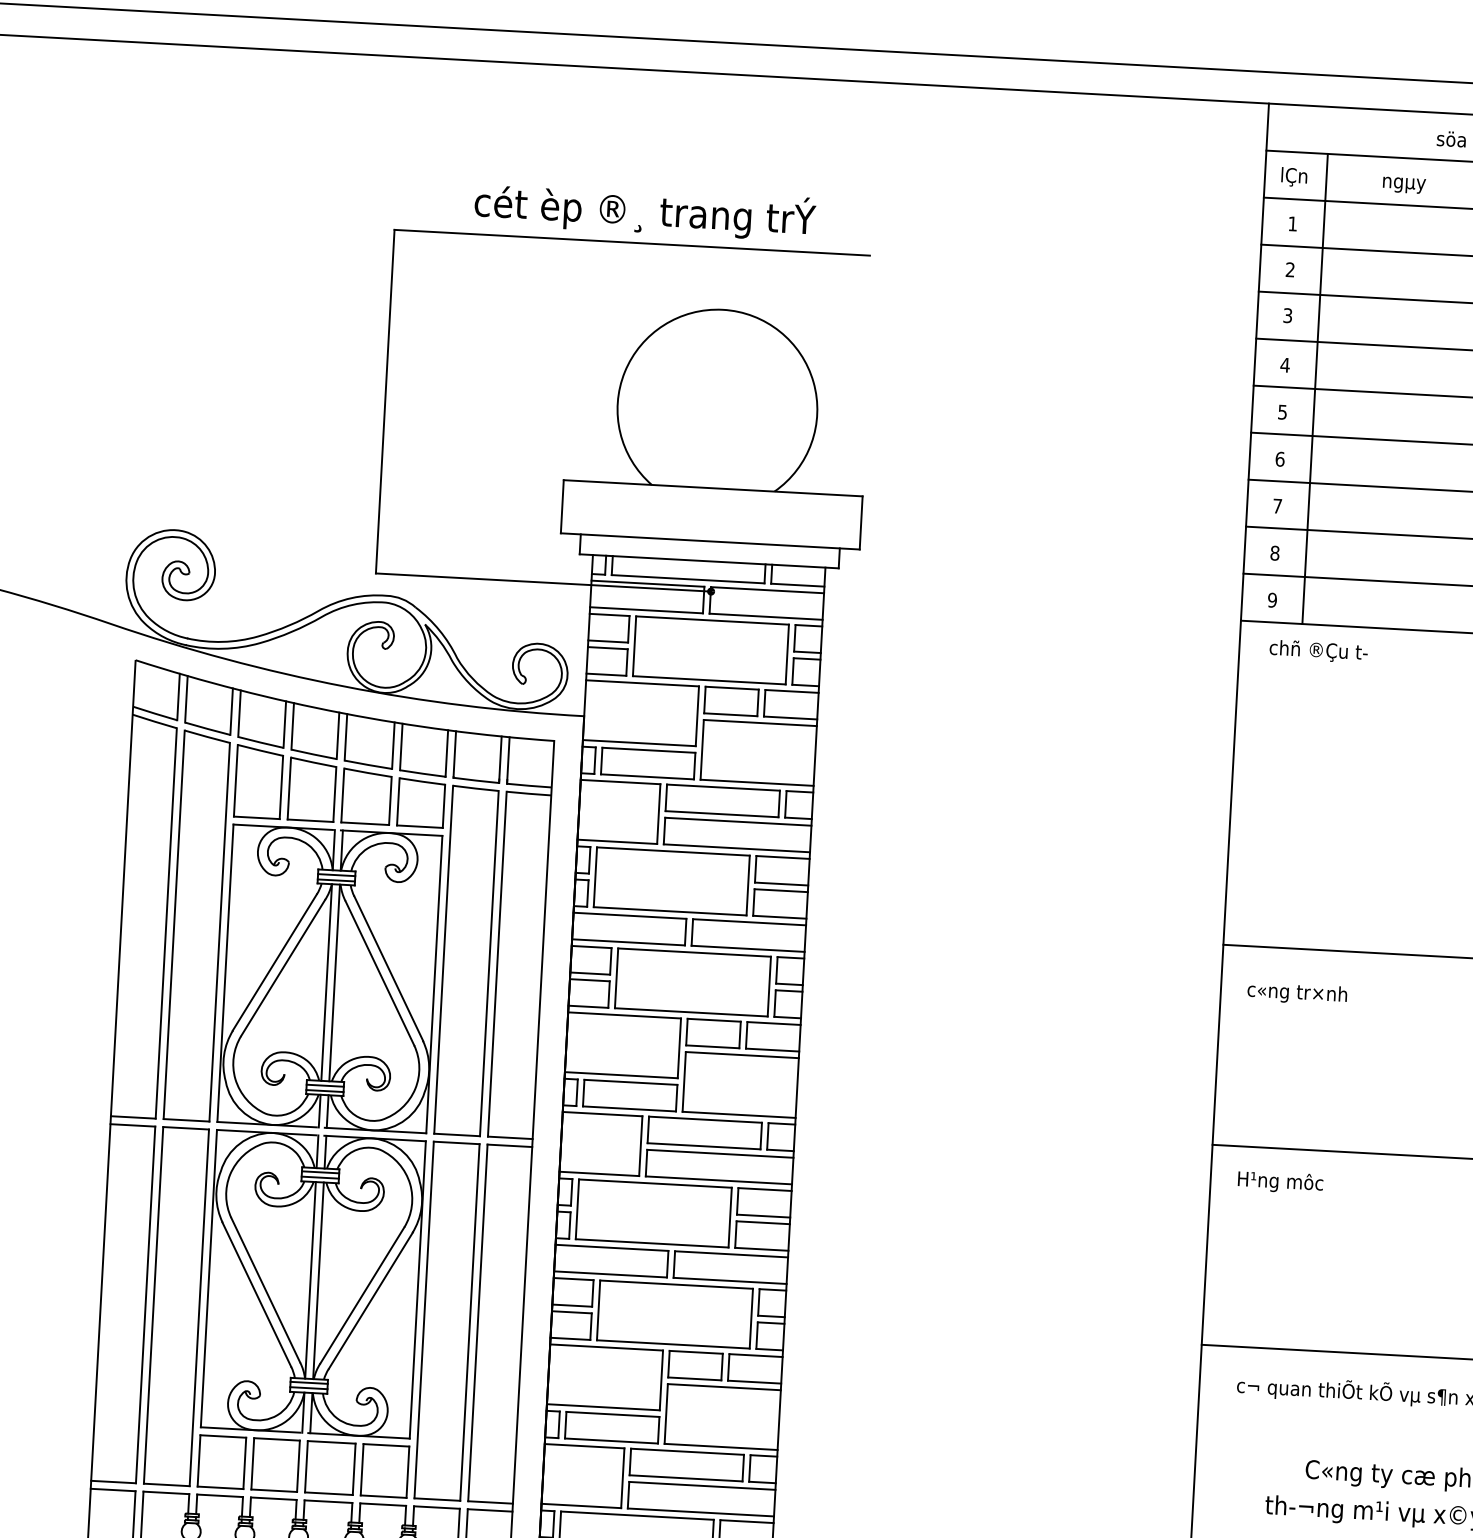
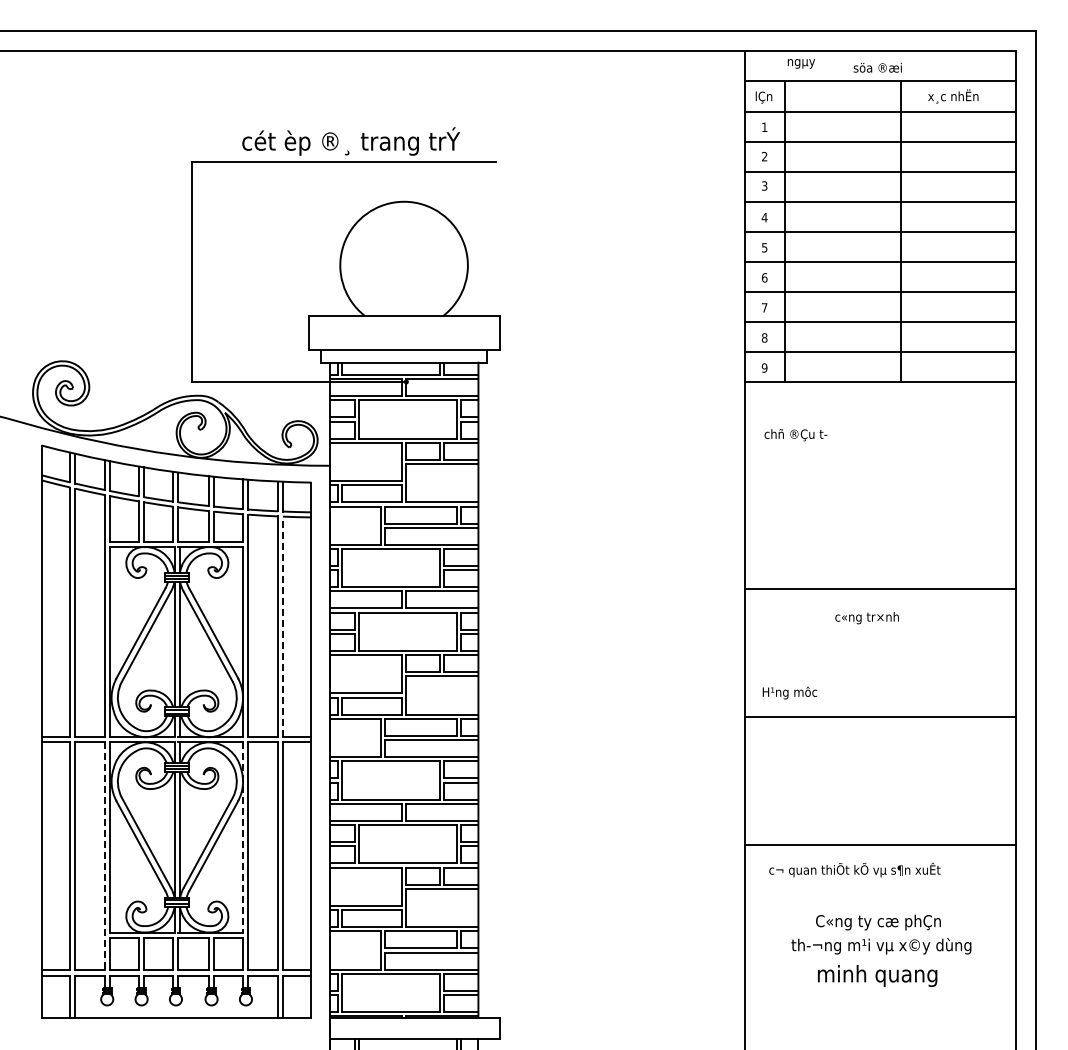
text: (1402, 184) -> (800, 63), moved
text: (1317, 652) -> (795, 435), moved
line: (496, 963) -> (282, 626), solid -> dashed
text: (1296, 994) -> (866, 618), moved
text: (1279, 1181) -> (789, 692), moved
line: (417, 1290) -> (243, 837), solid -> dashed
line: (199, 1307) -> (104, 856), solid -> dashed

